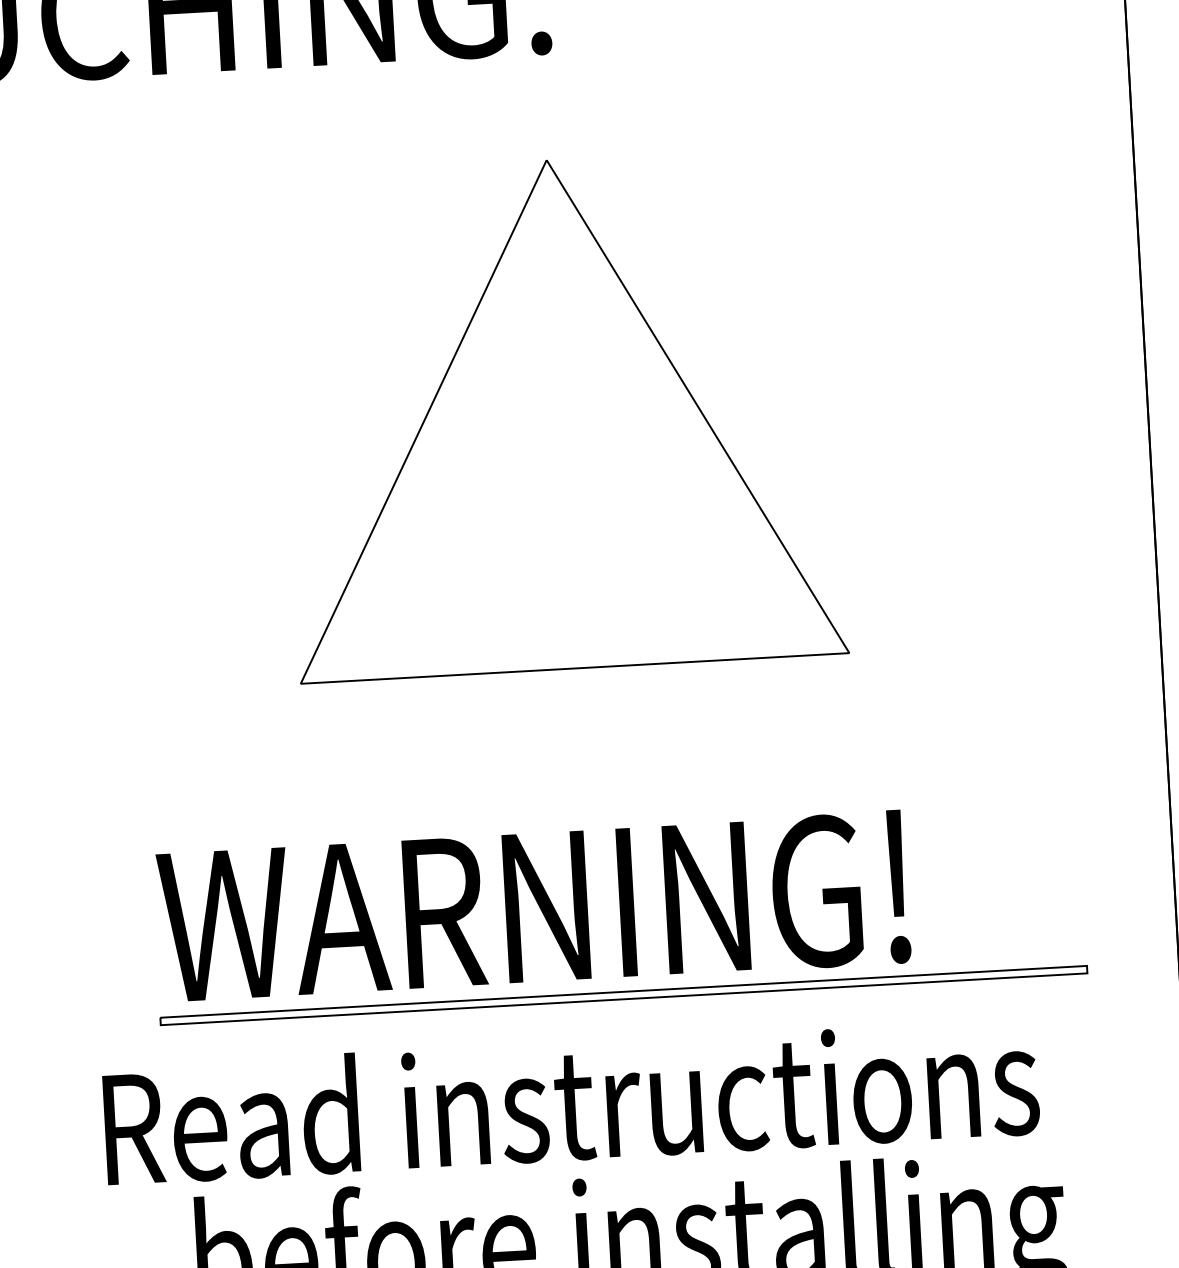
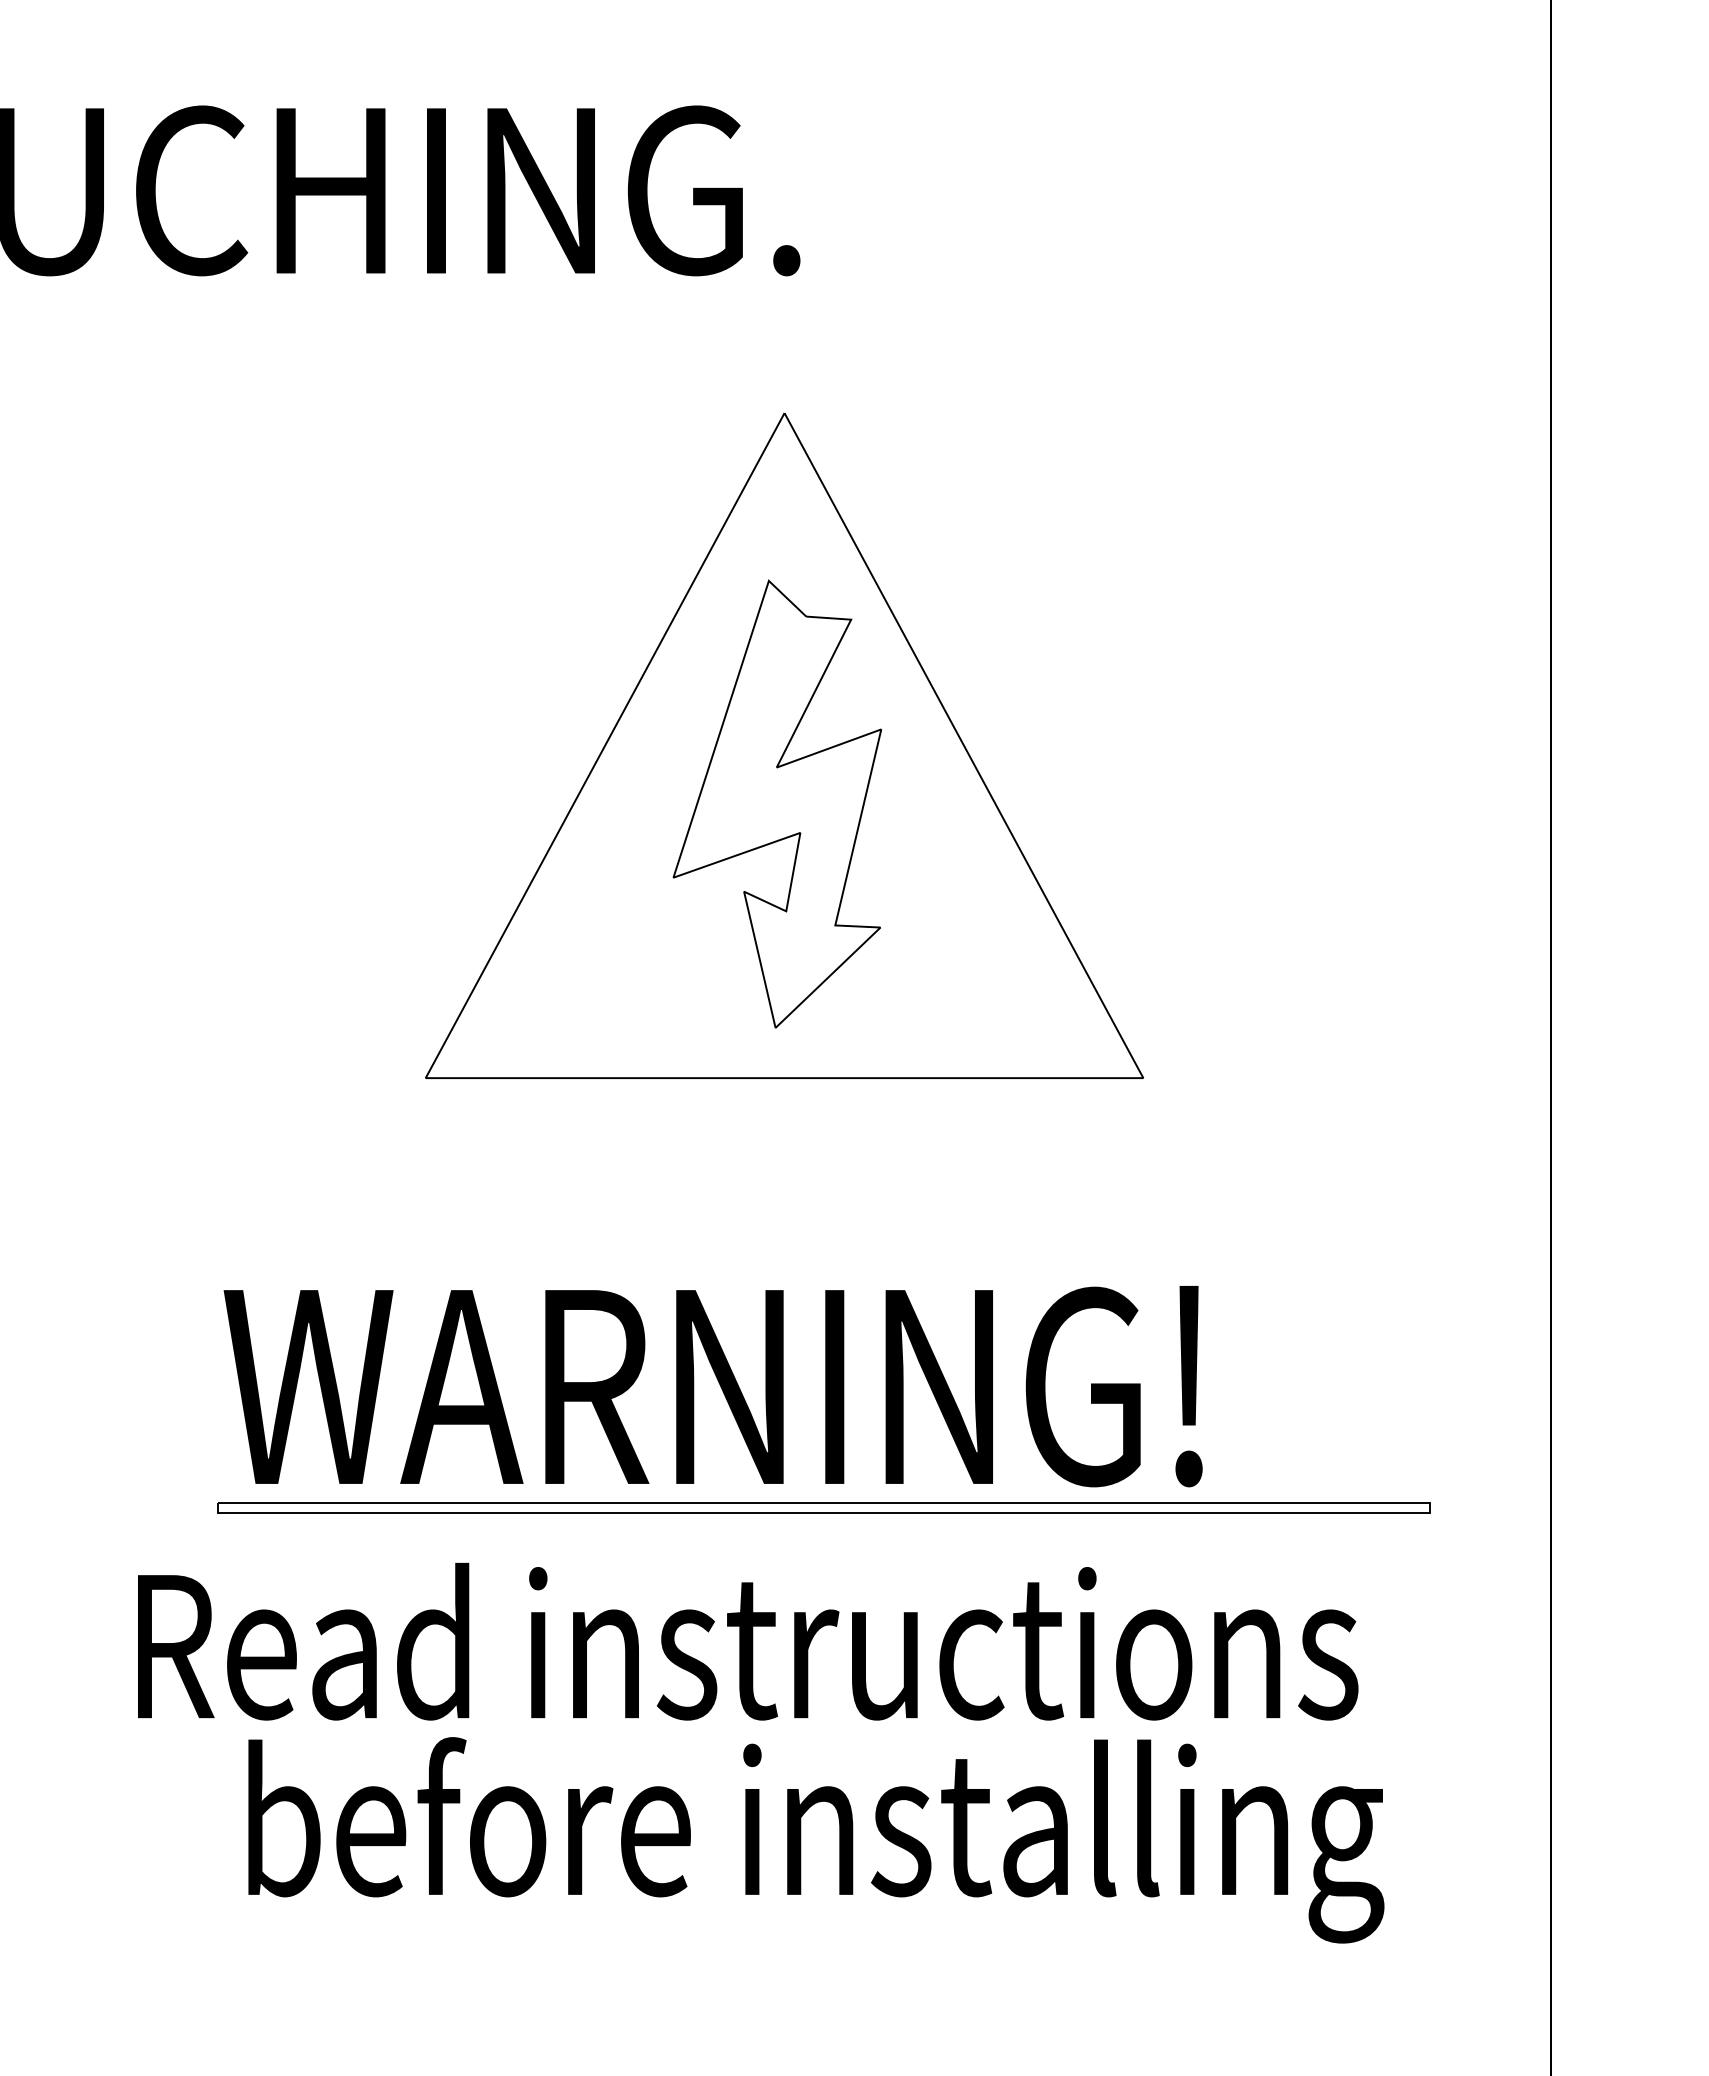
part: (557, 458) -> (776, 803), added

